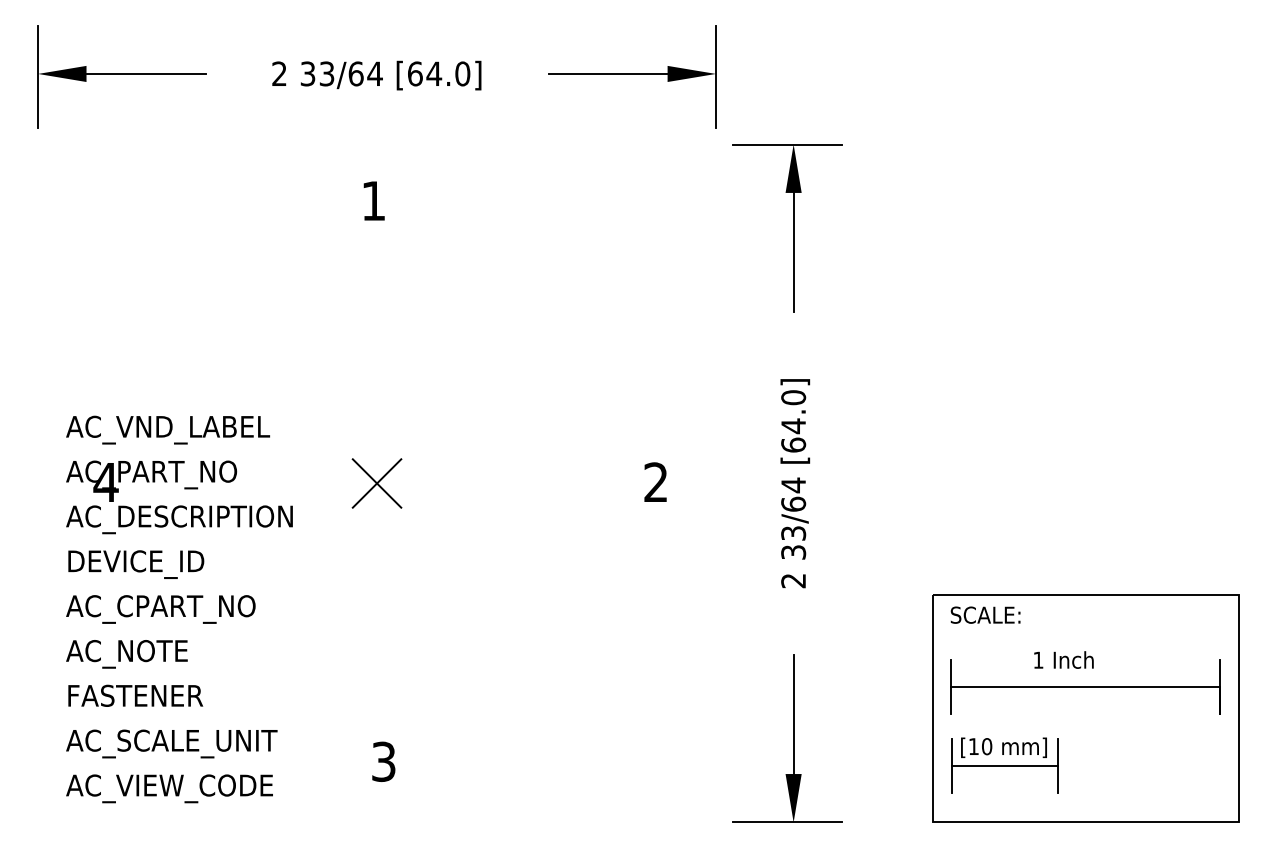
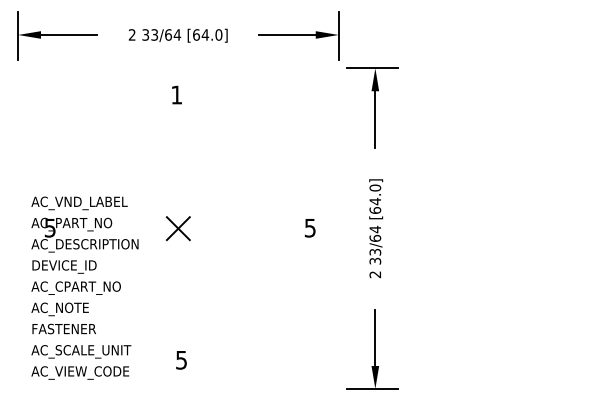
text: (656, 481) -> (310, 227), 2 -> 5
text: (106, 483) -> (50, 228), 4 -> 5
part: (1085, 707) -> (513, 334), removed
text: (383, 760) -> (181, 359), 3 -> 5

